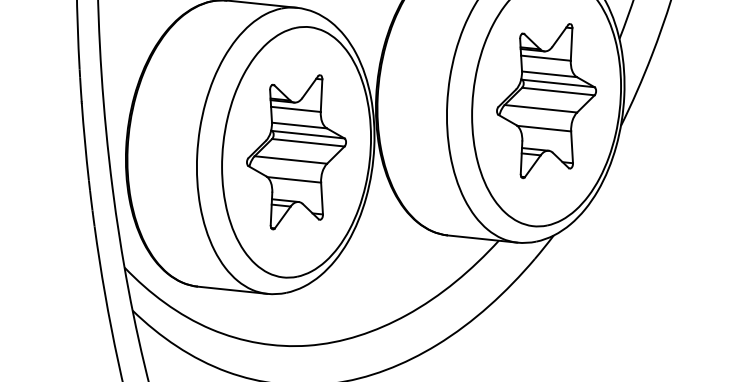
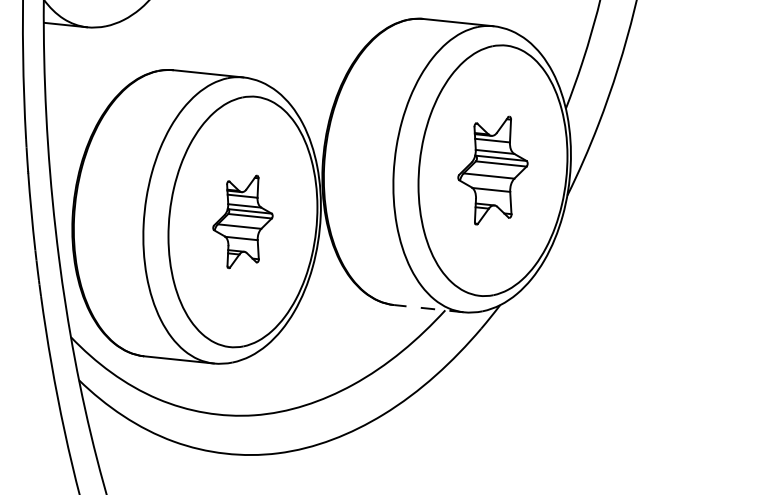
part: (546, 100) -> (492, 170), size x0.7
part: (296, 151) -> (242, 221), size x0.6
line: (482, 238) -> (428, 308), solid -> dashed

